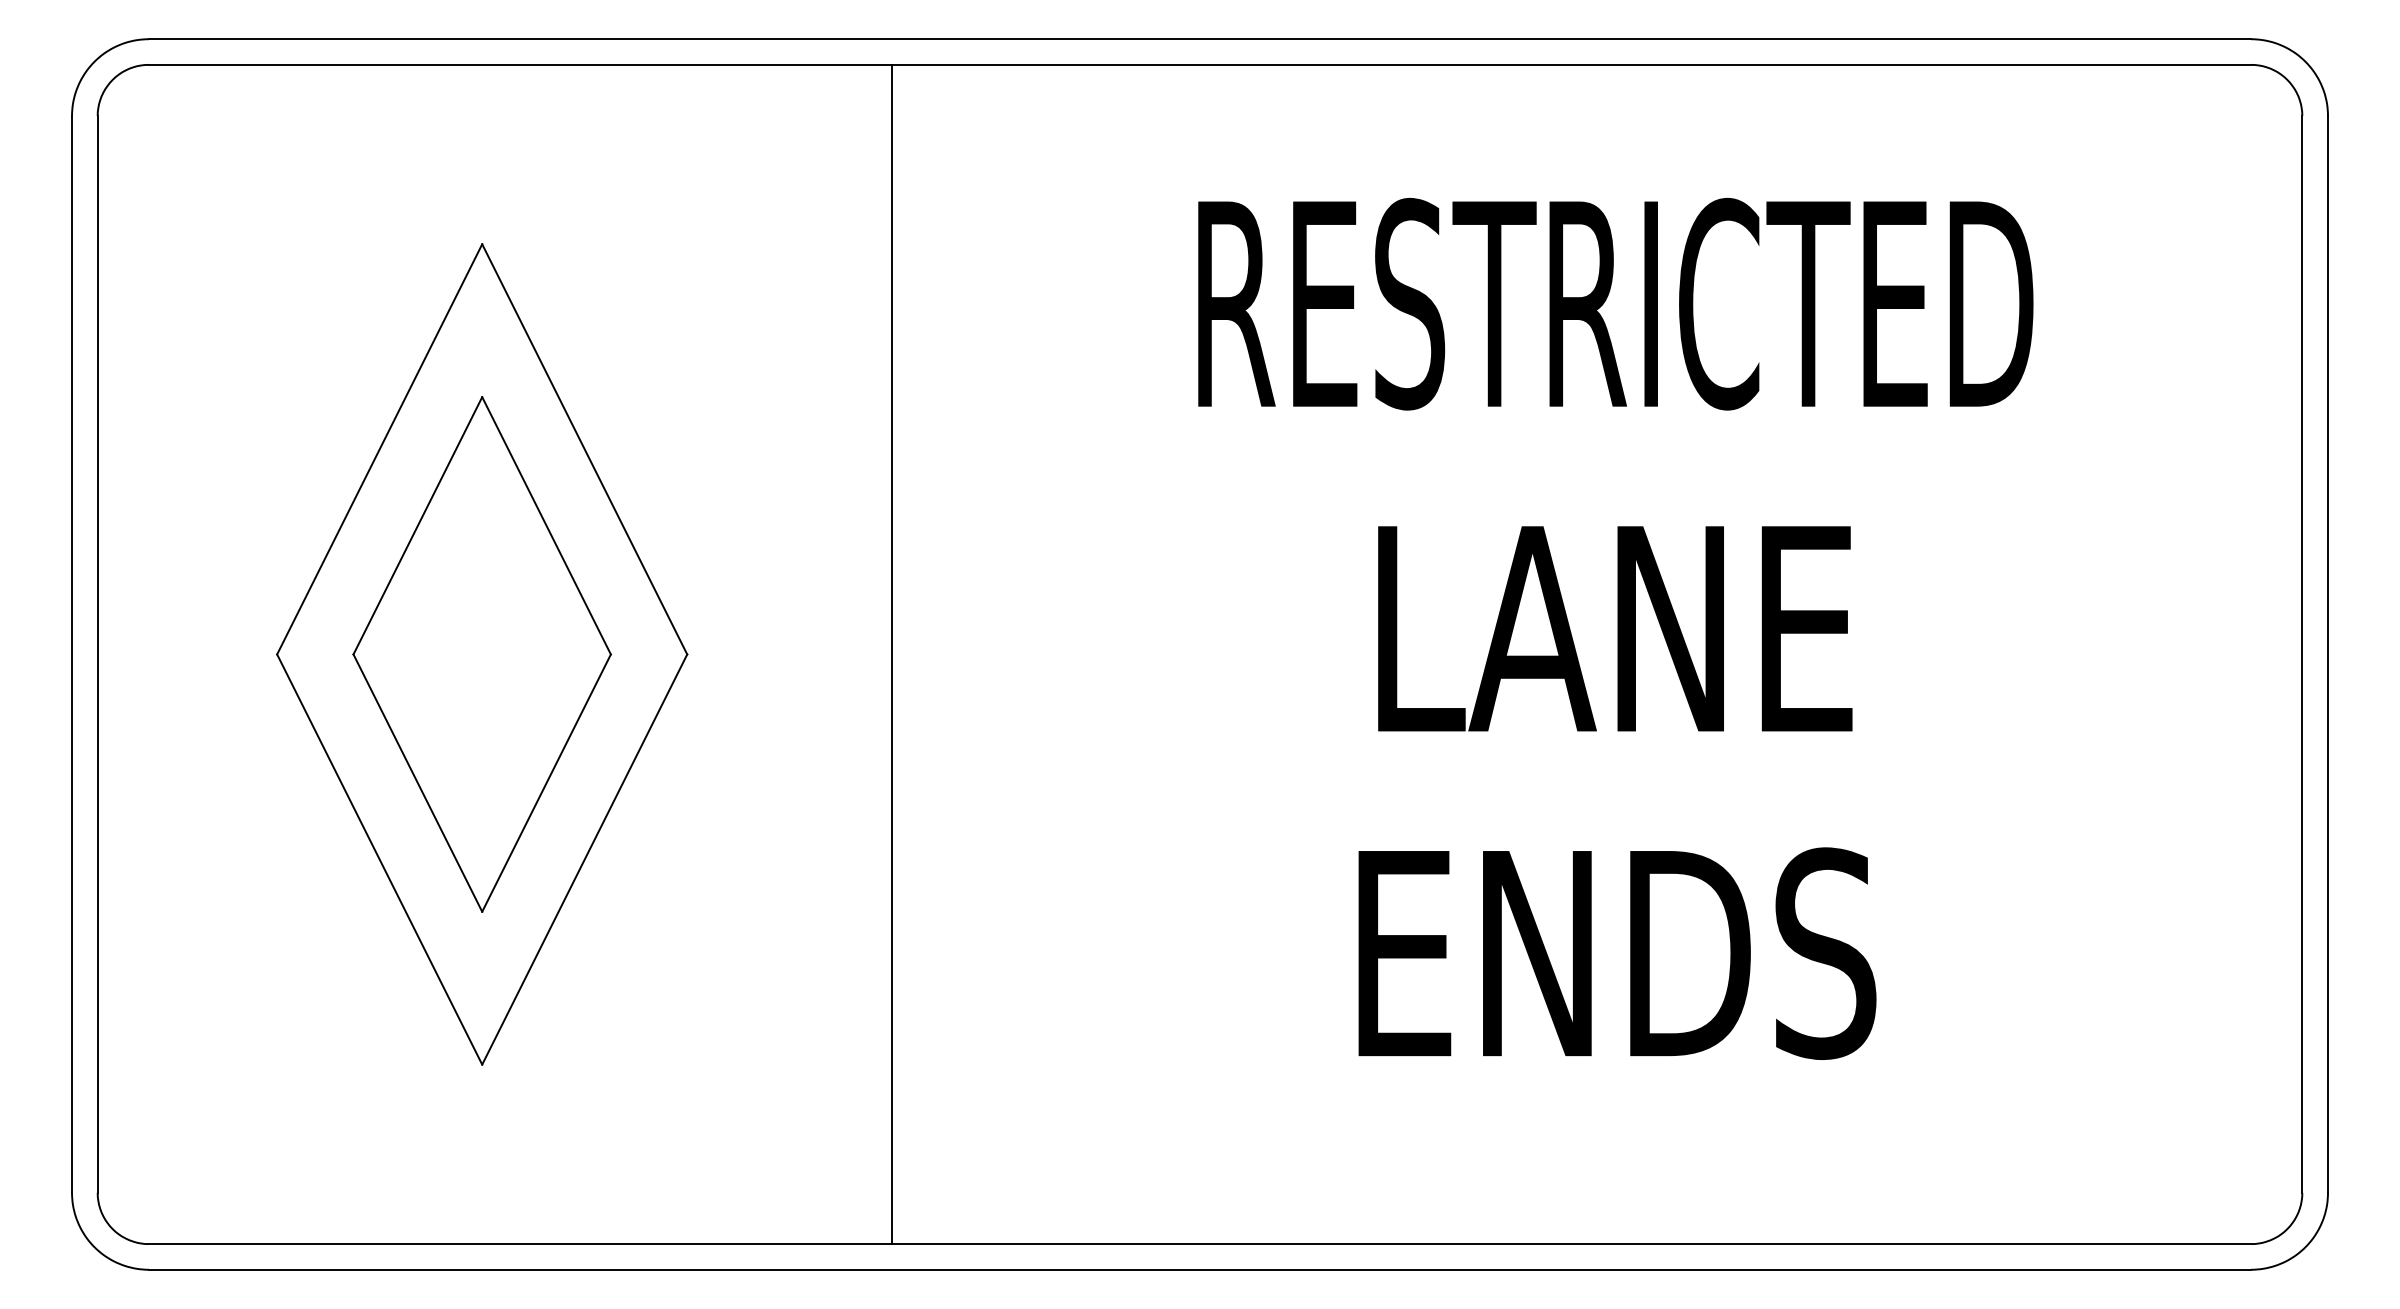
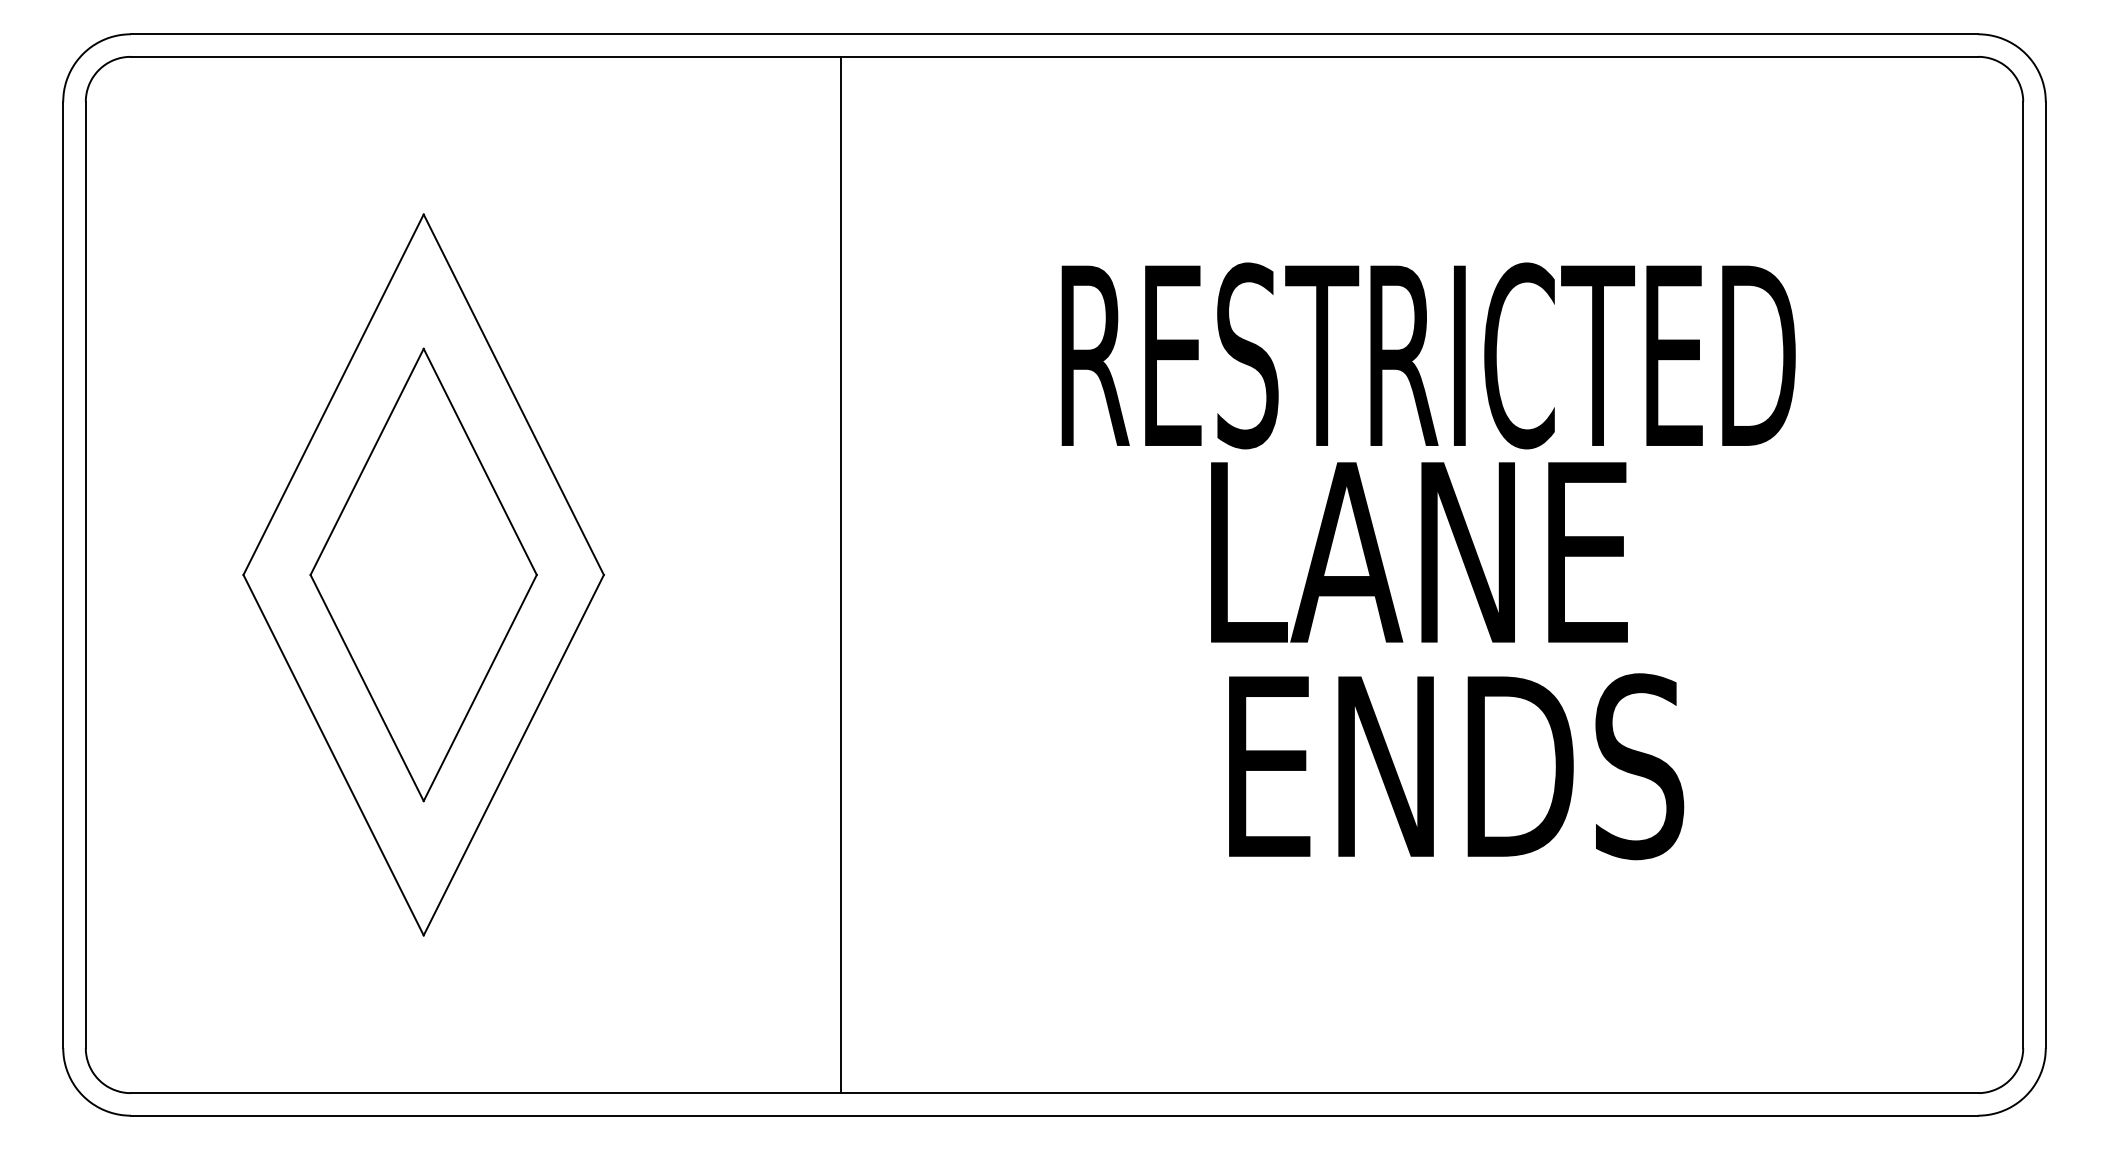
text: (1615, 303) -> (1428, 355), moved
line: (892, 654) -> (841, 575), moved
text: (1617, 953) -> (1456, 766), moved

